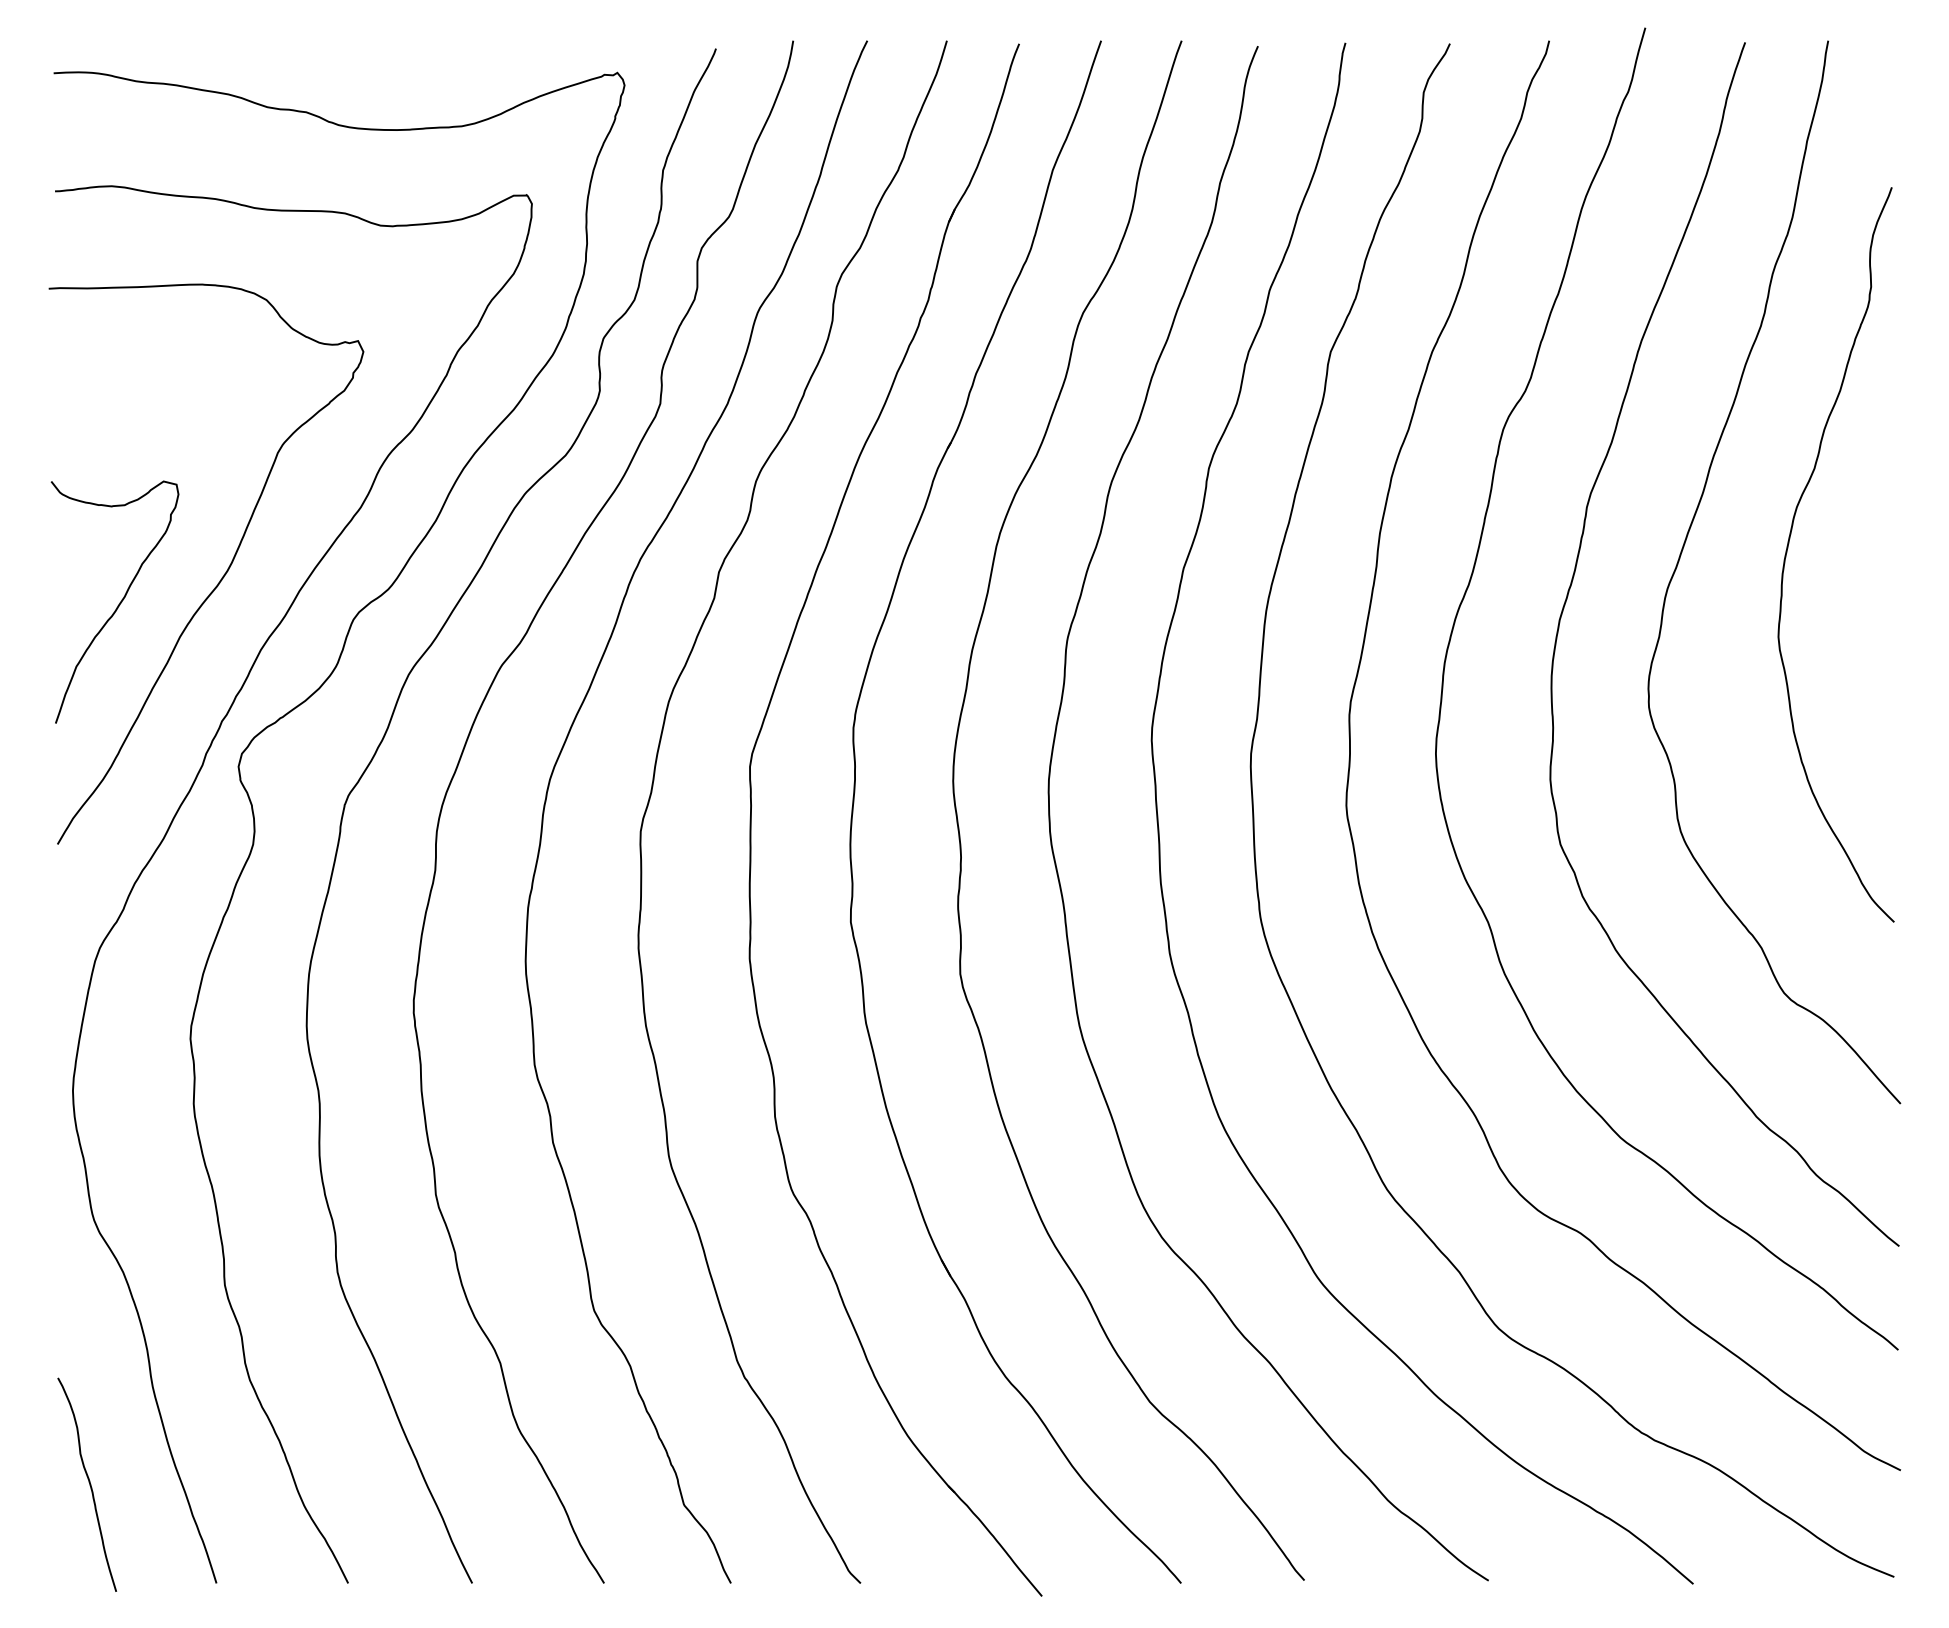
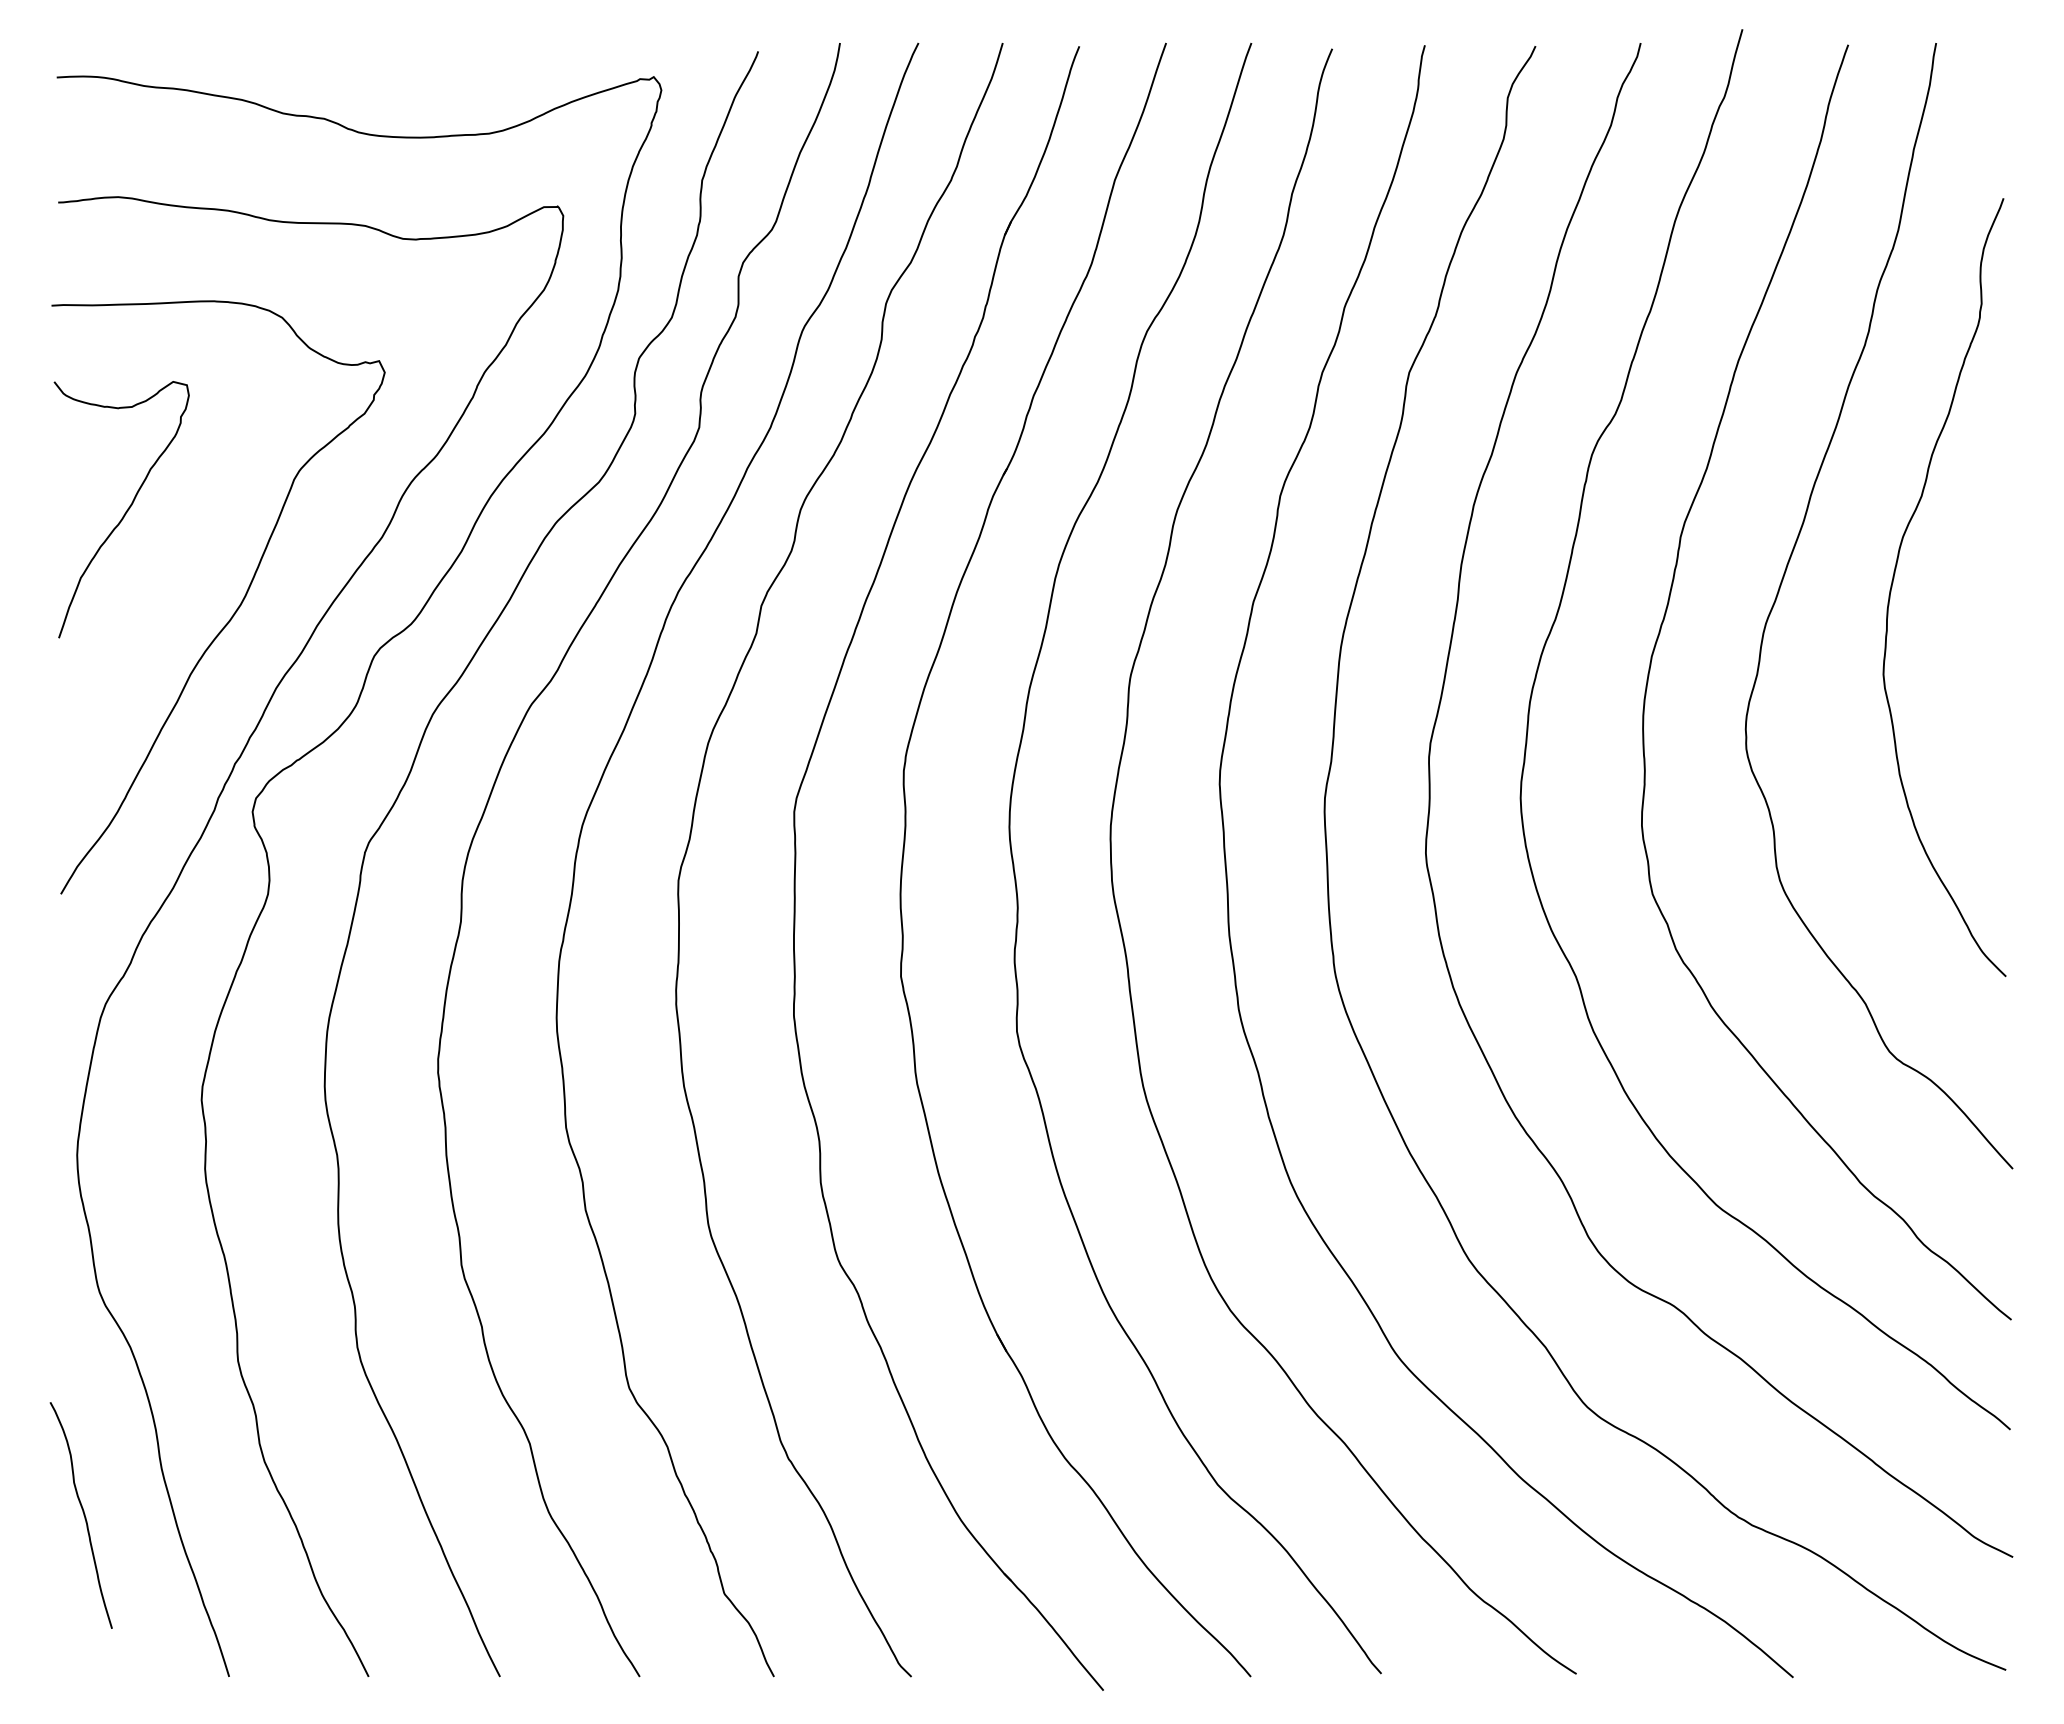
curve: (118, 603) -> (125, 511), moved
curve: (89, 1484) -> (83, 1515), moved

